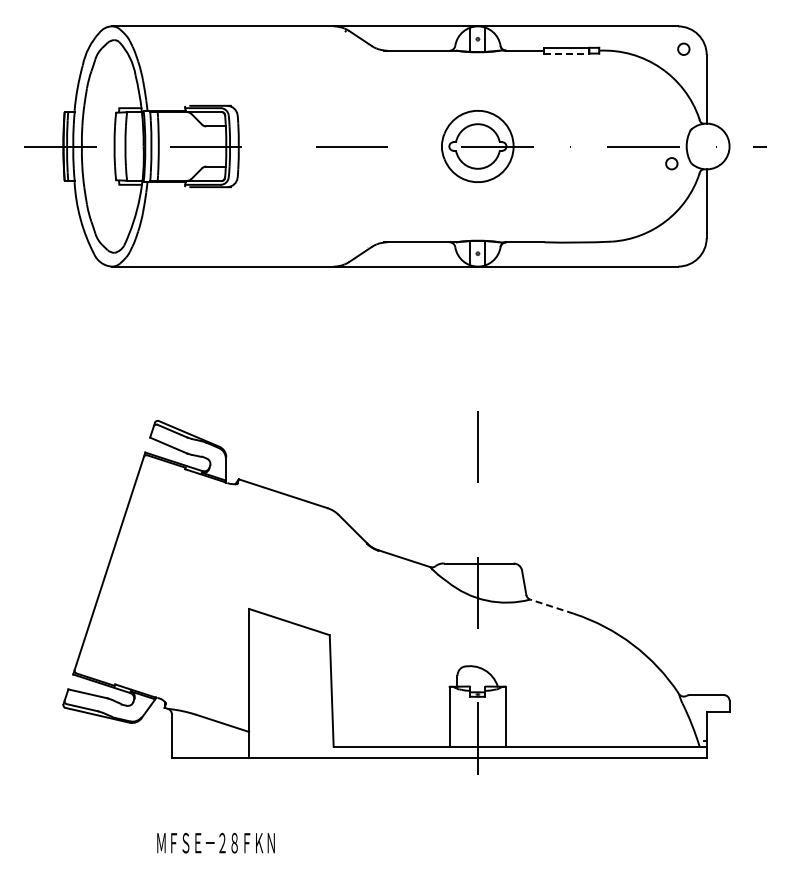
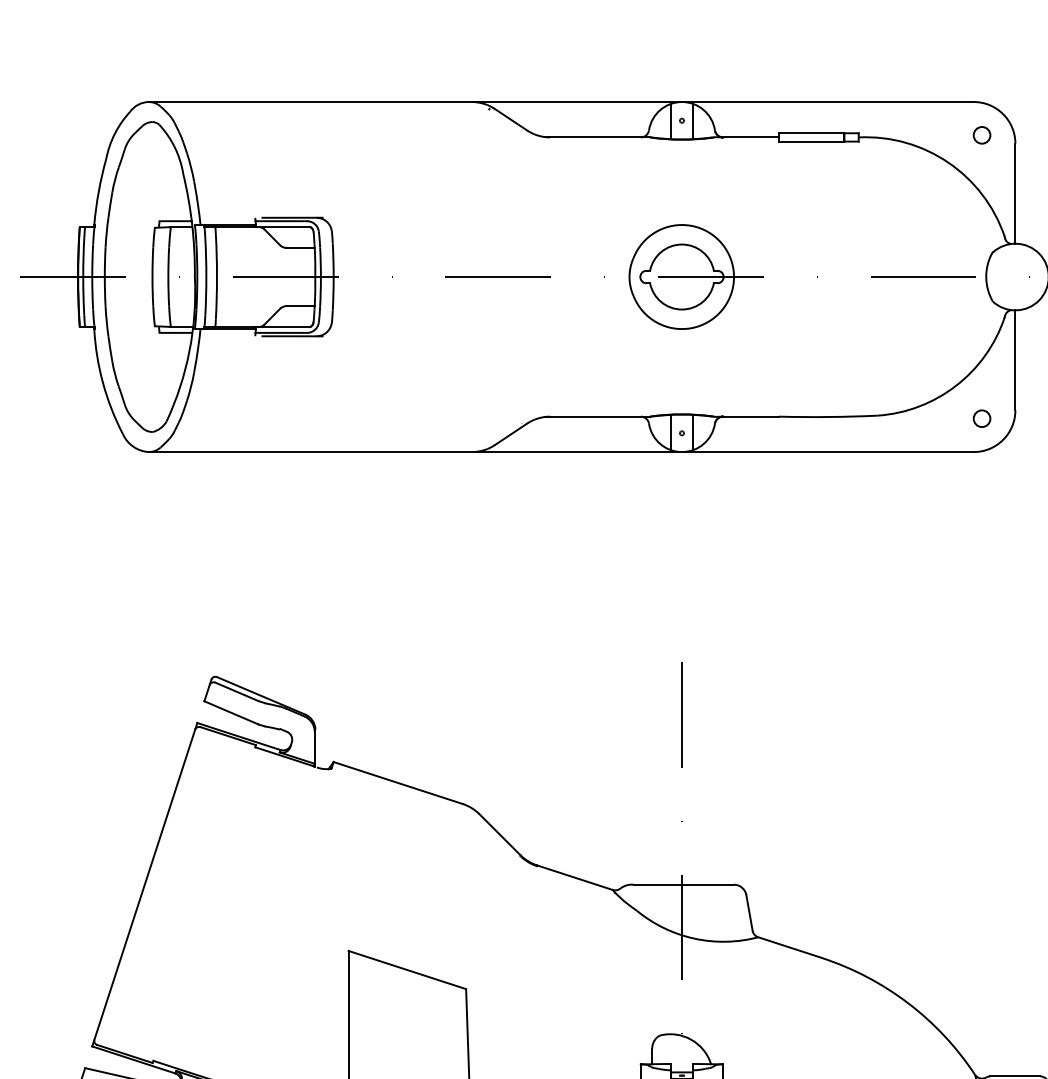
line: (567, 53) -> (812, 141), dashed -> solid
circle: (671, 163) -> (981, 418), moved
line: (552, 606) -> (790, 947), dashed -> solid

